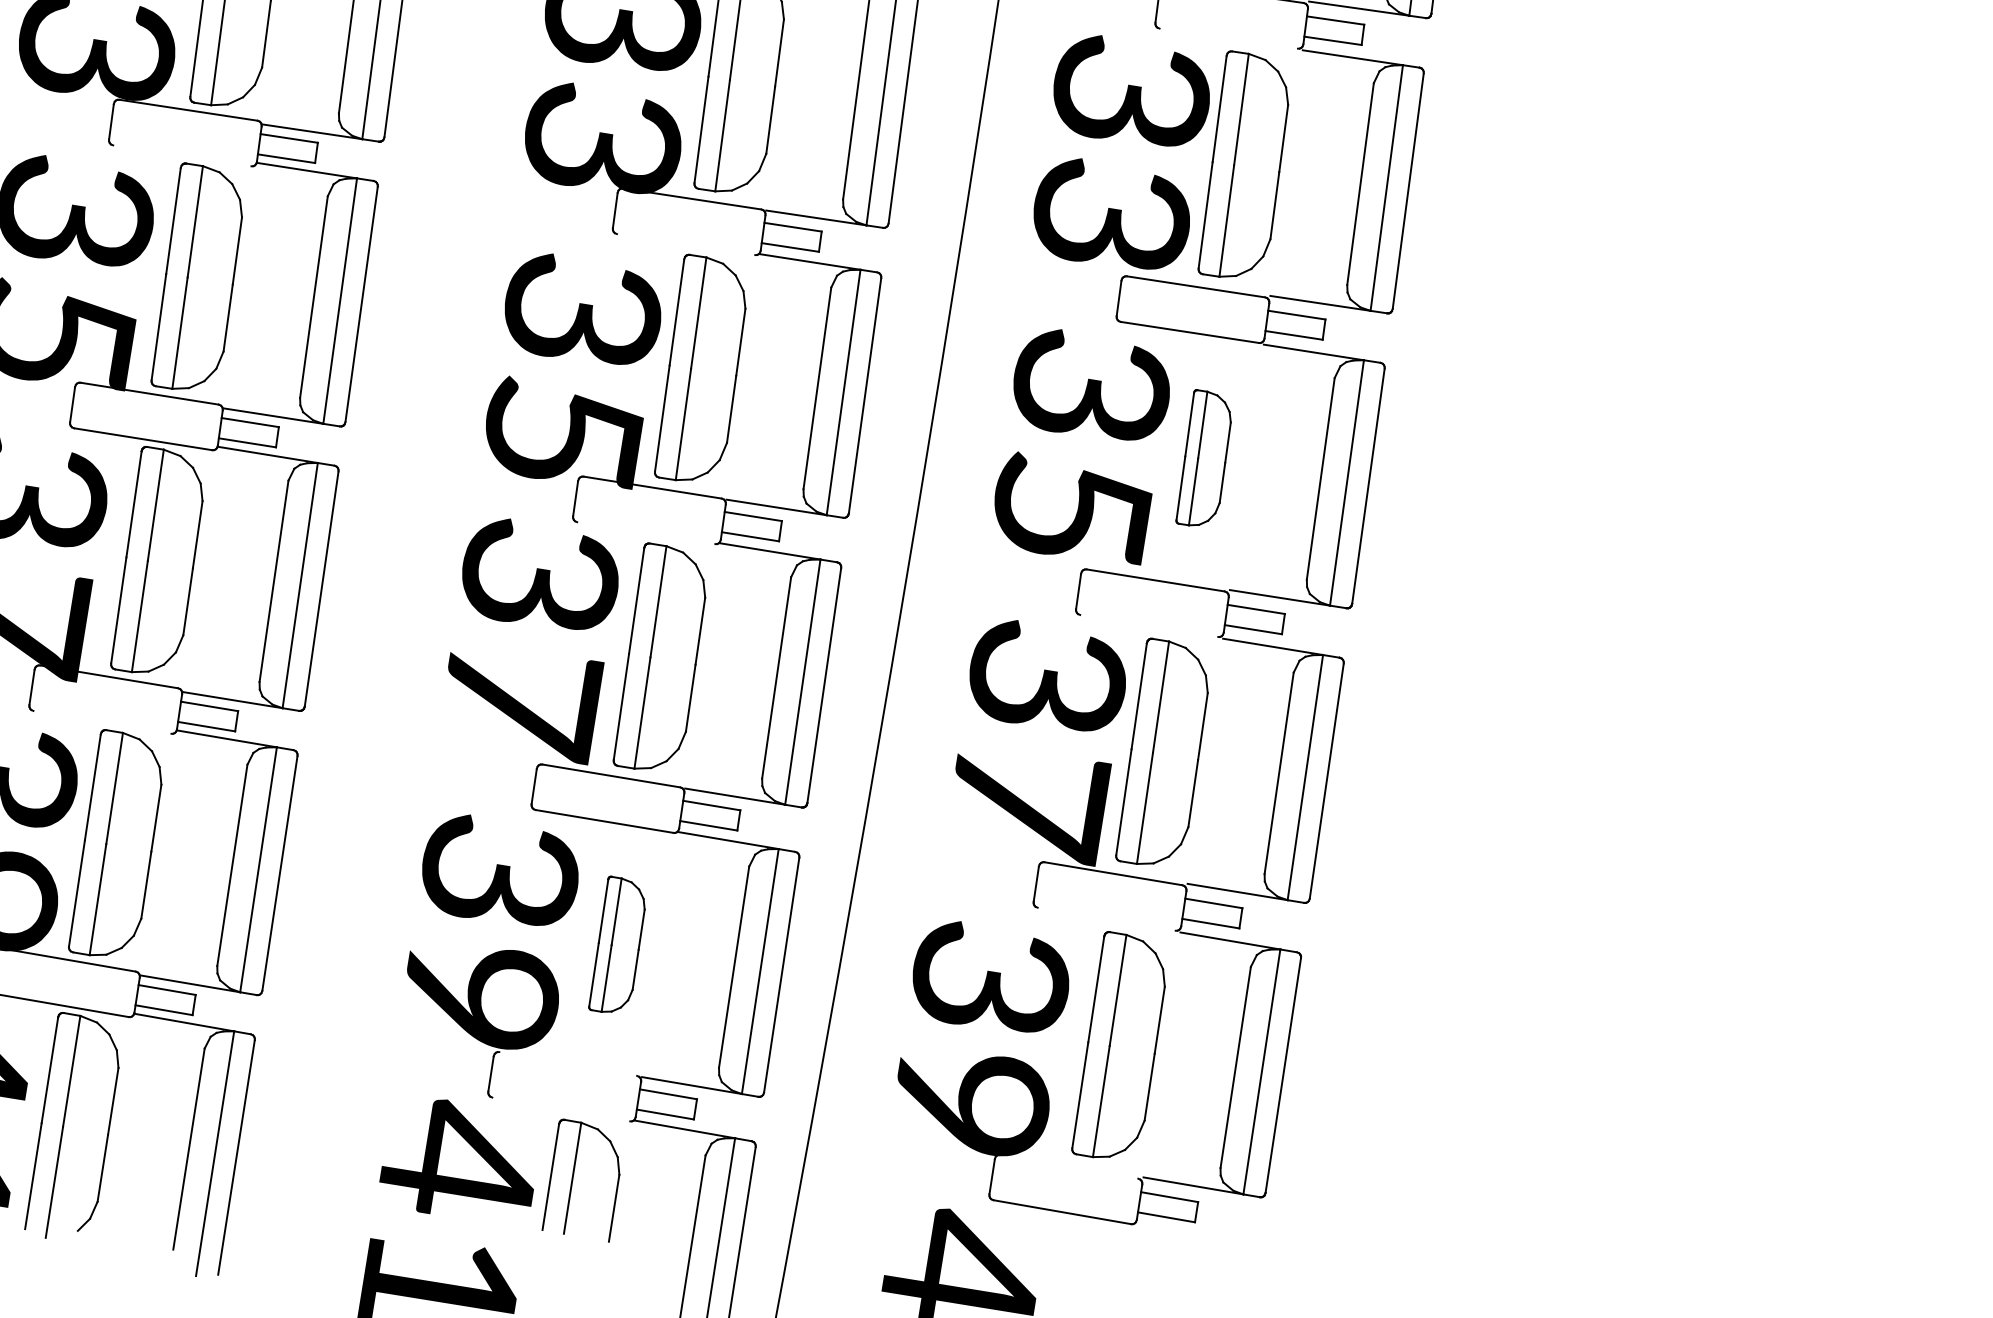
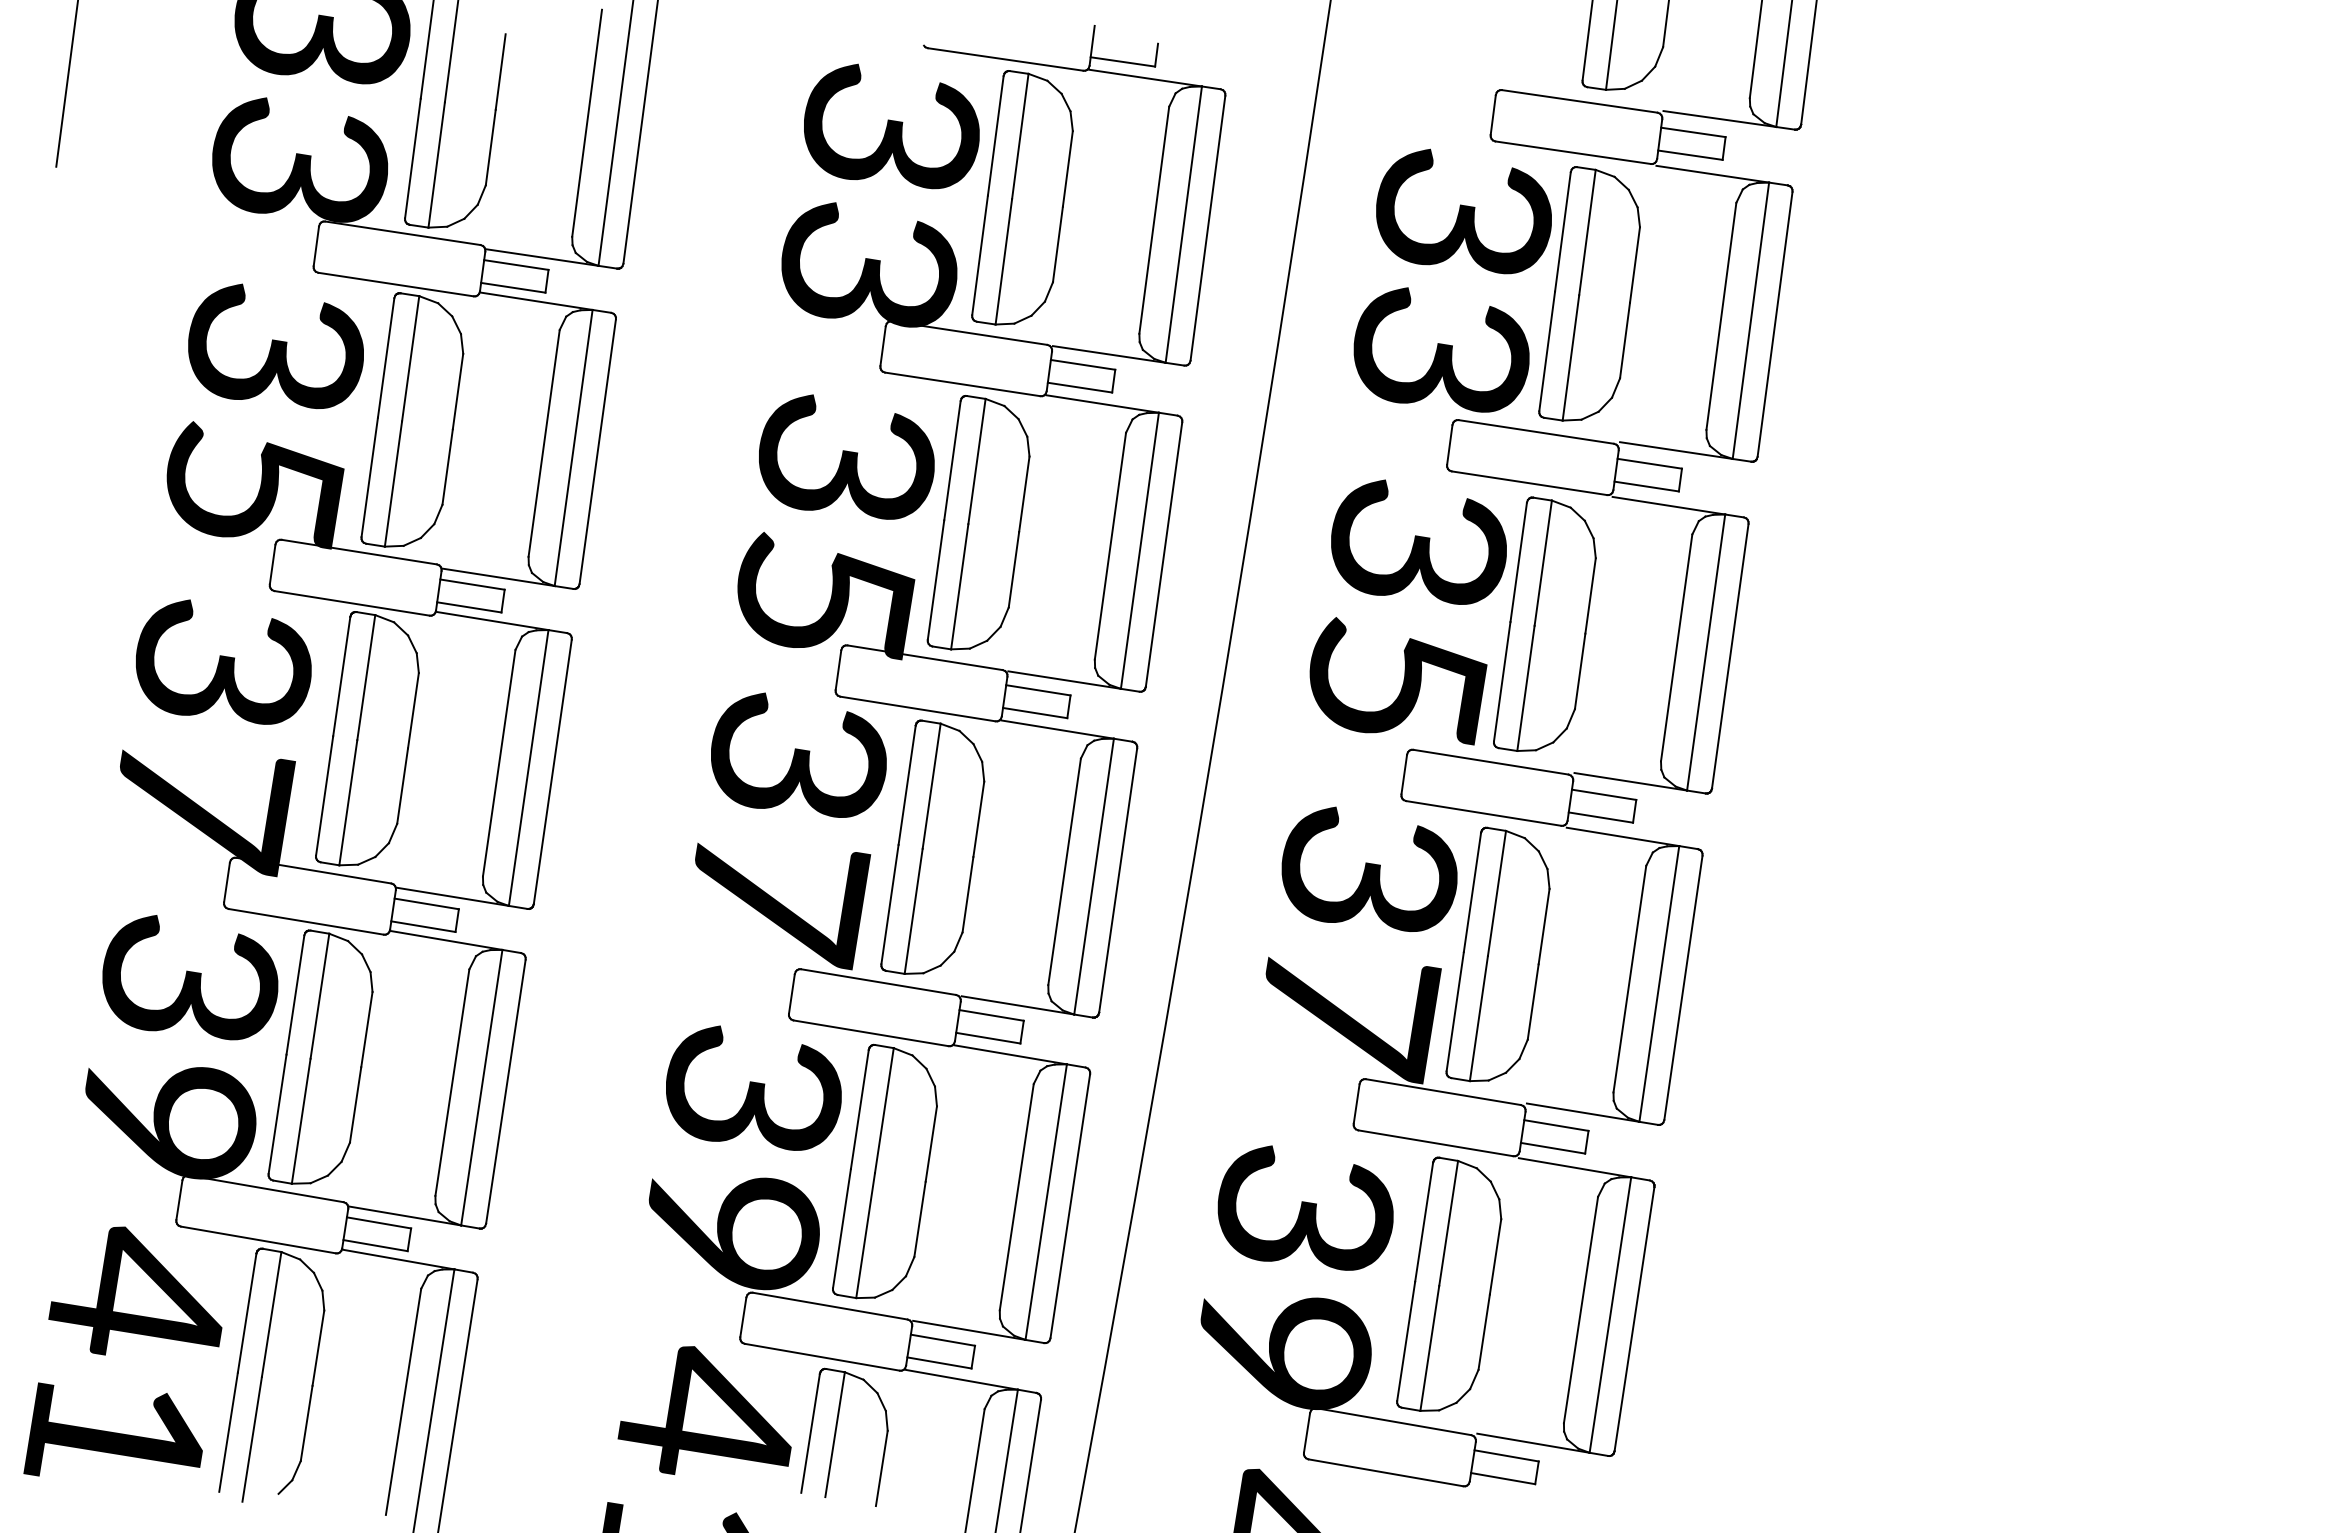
line: (1229, 38) -> (1573, 152), added
line: (181, 155) -> (395, 284), added
line: (685, 244) -> (962, 384), added
part: (1203, 457) -> (1544, 623), size x1.67
line: (645, 532) -> (917, 708), added
line: (1149, 626) -> (1483, 813), added
line: (101, 722) -> (305, 921), added
line: (1106, 919) -> (1435, 1143), added
part: (616, 944) -> (884, 1171), size x1.67
line: (567, 1063) -> (829, 1305), added
line: (560, 1108) -> (821, 1356), added
line: (1069, 1166) -> (1393, 1421), added

